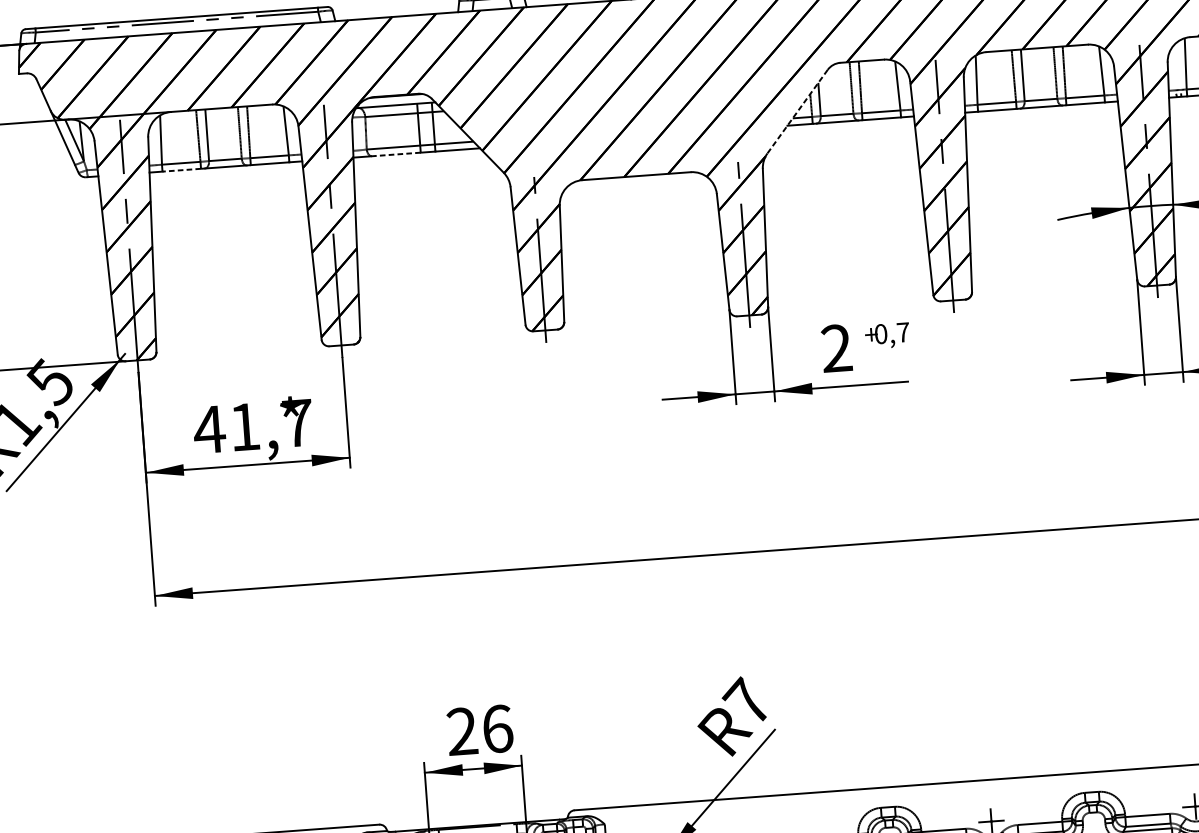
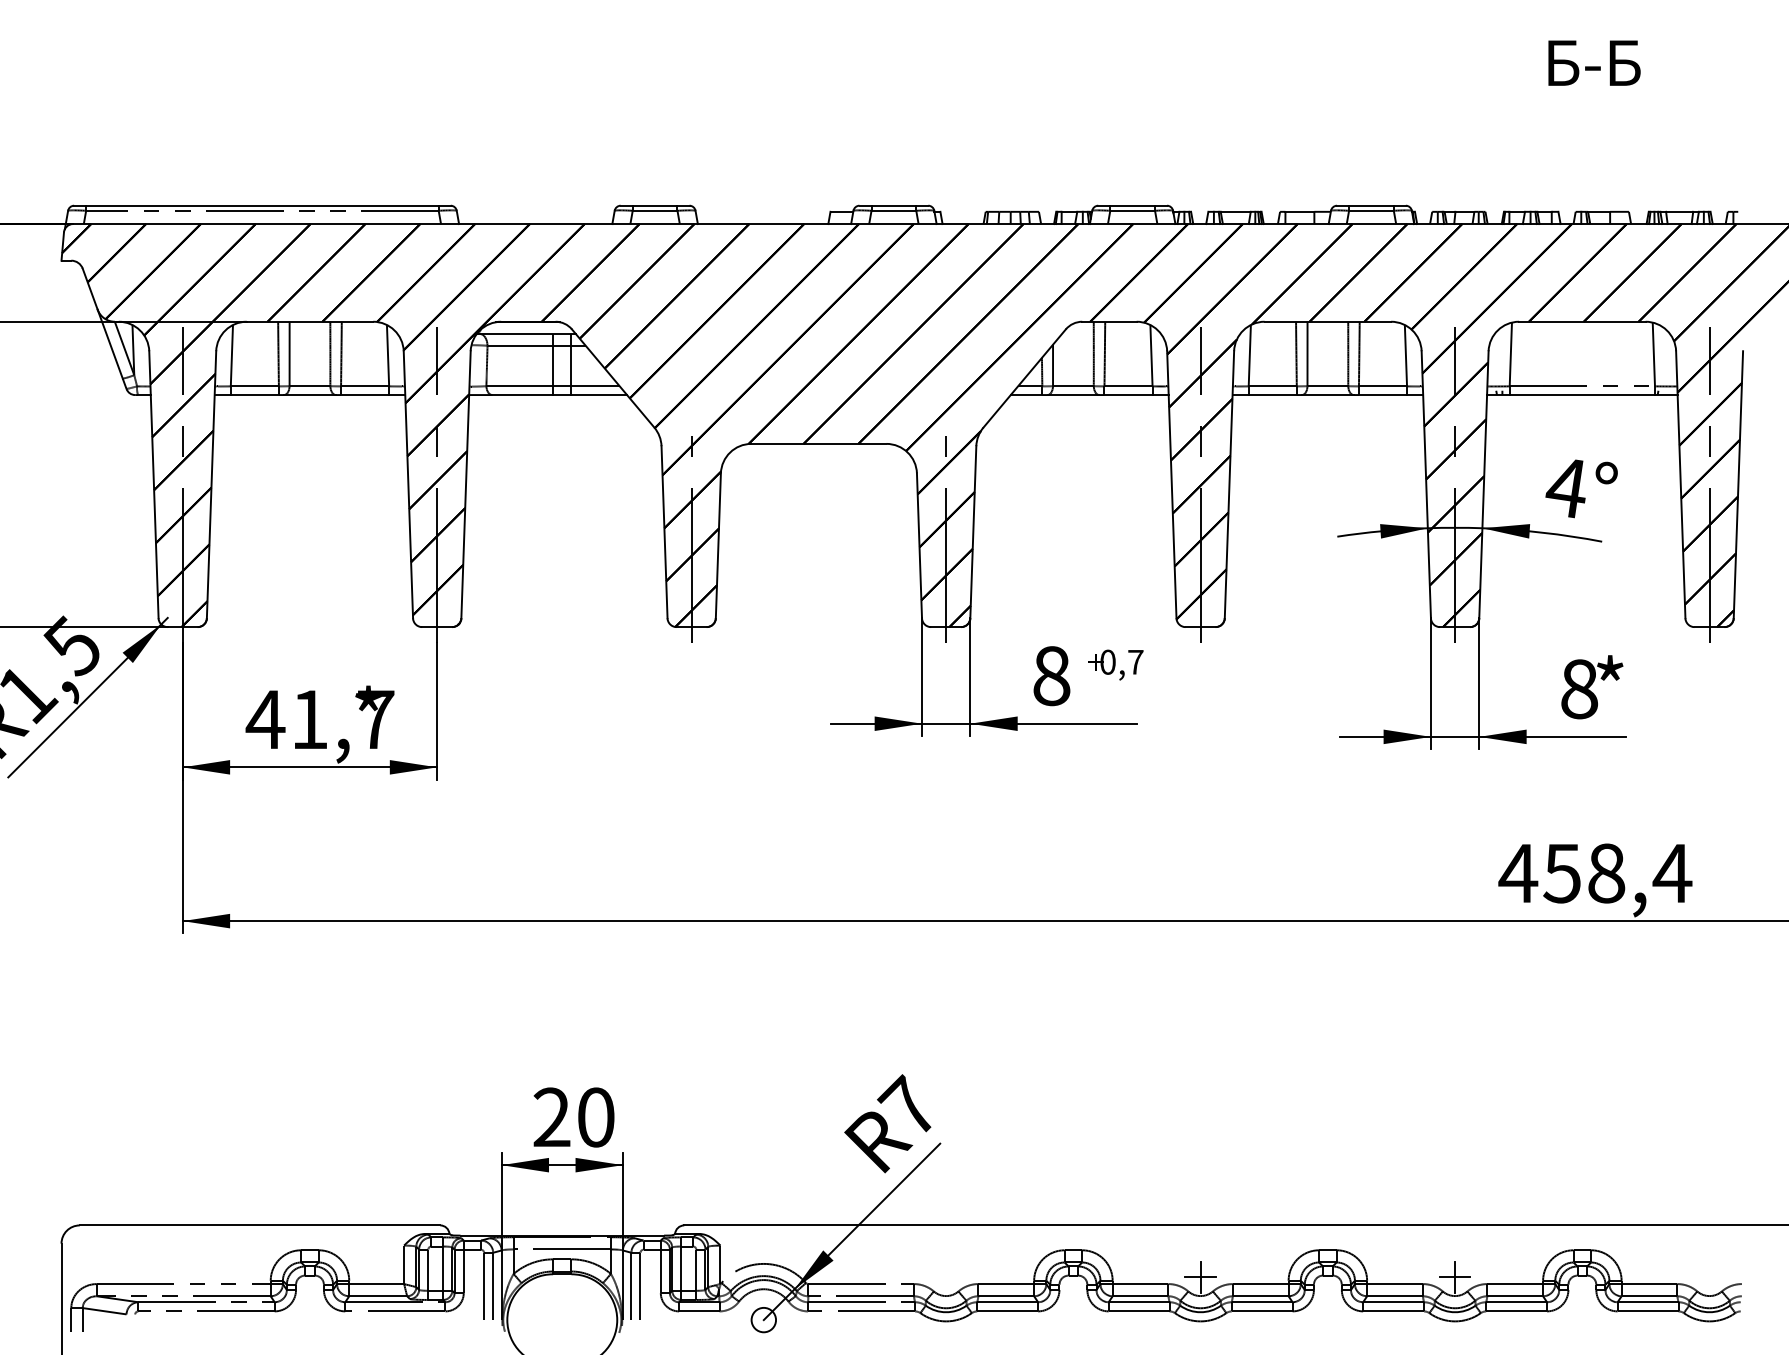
line: (797, 111) -> (1024, 378), dashed -> solid
line: (396, 154) -> (522, 395), dashed -> solid
line: (181, 170) -> (254, 395), dashed -> solid
text: (836, 348) -> (1051, 676), 2 -> 8
text: (498, 728) -> (596, 1117), 26 -> 20

